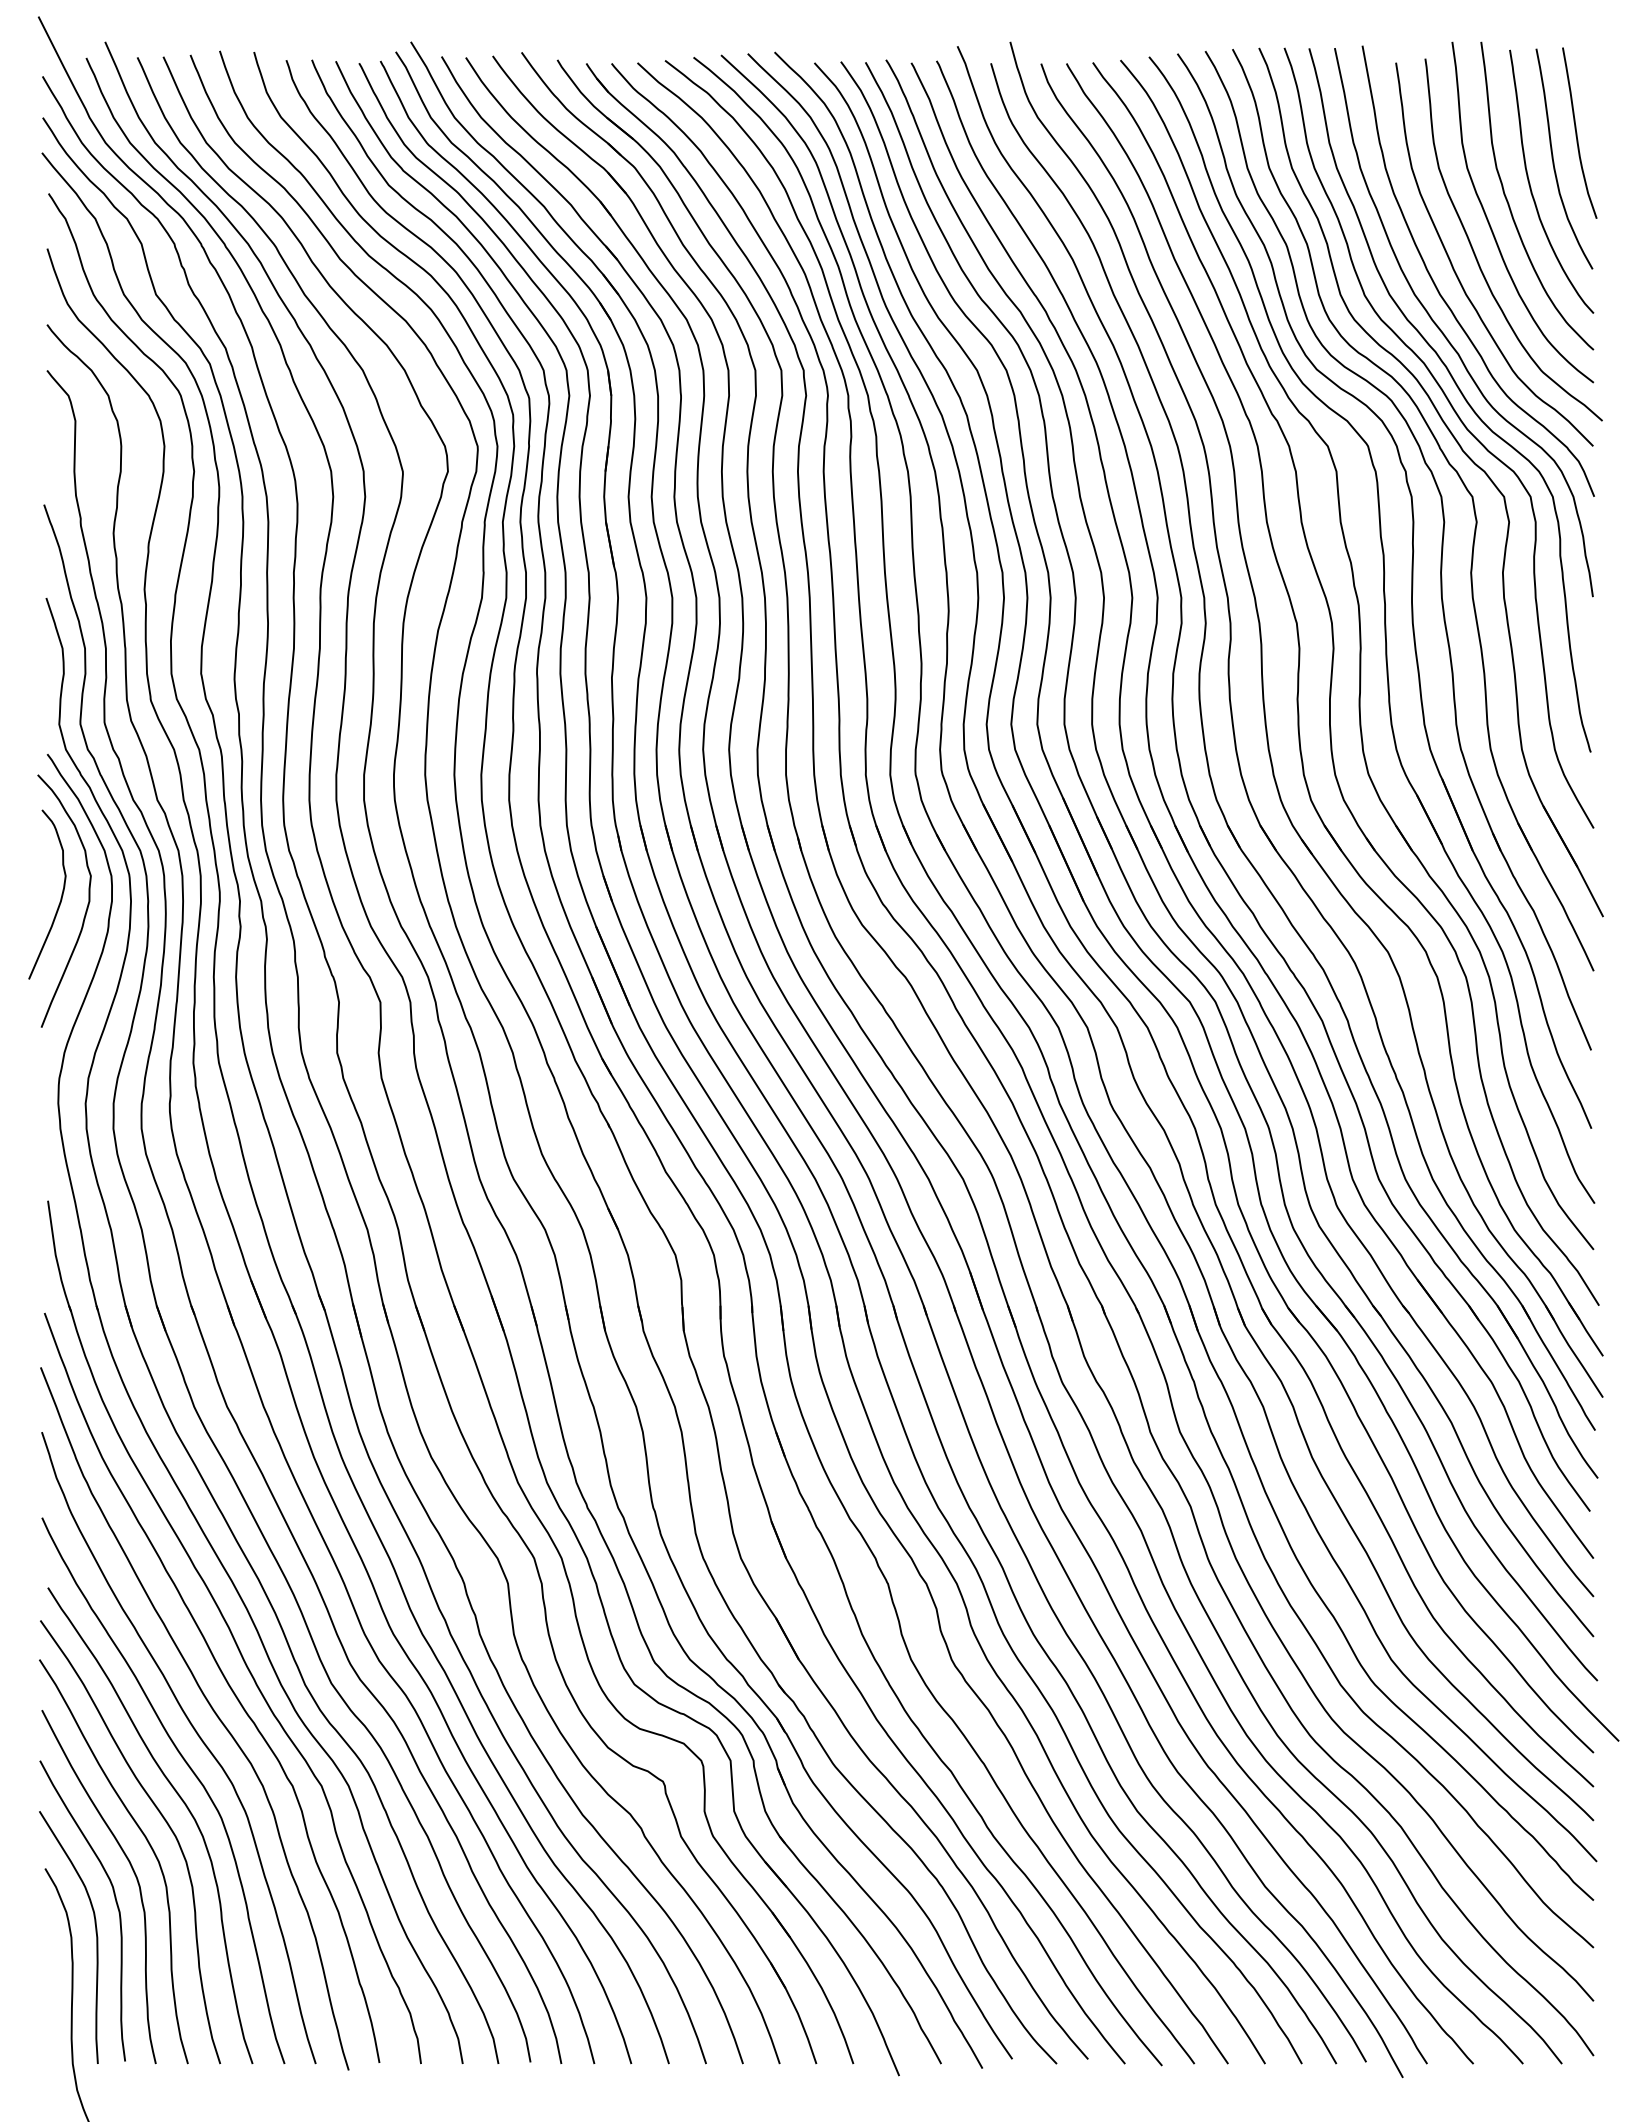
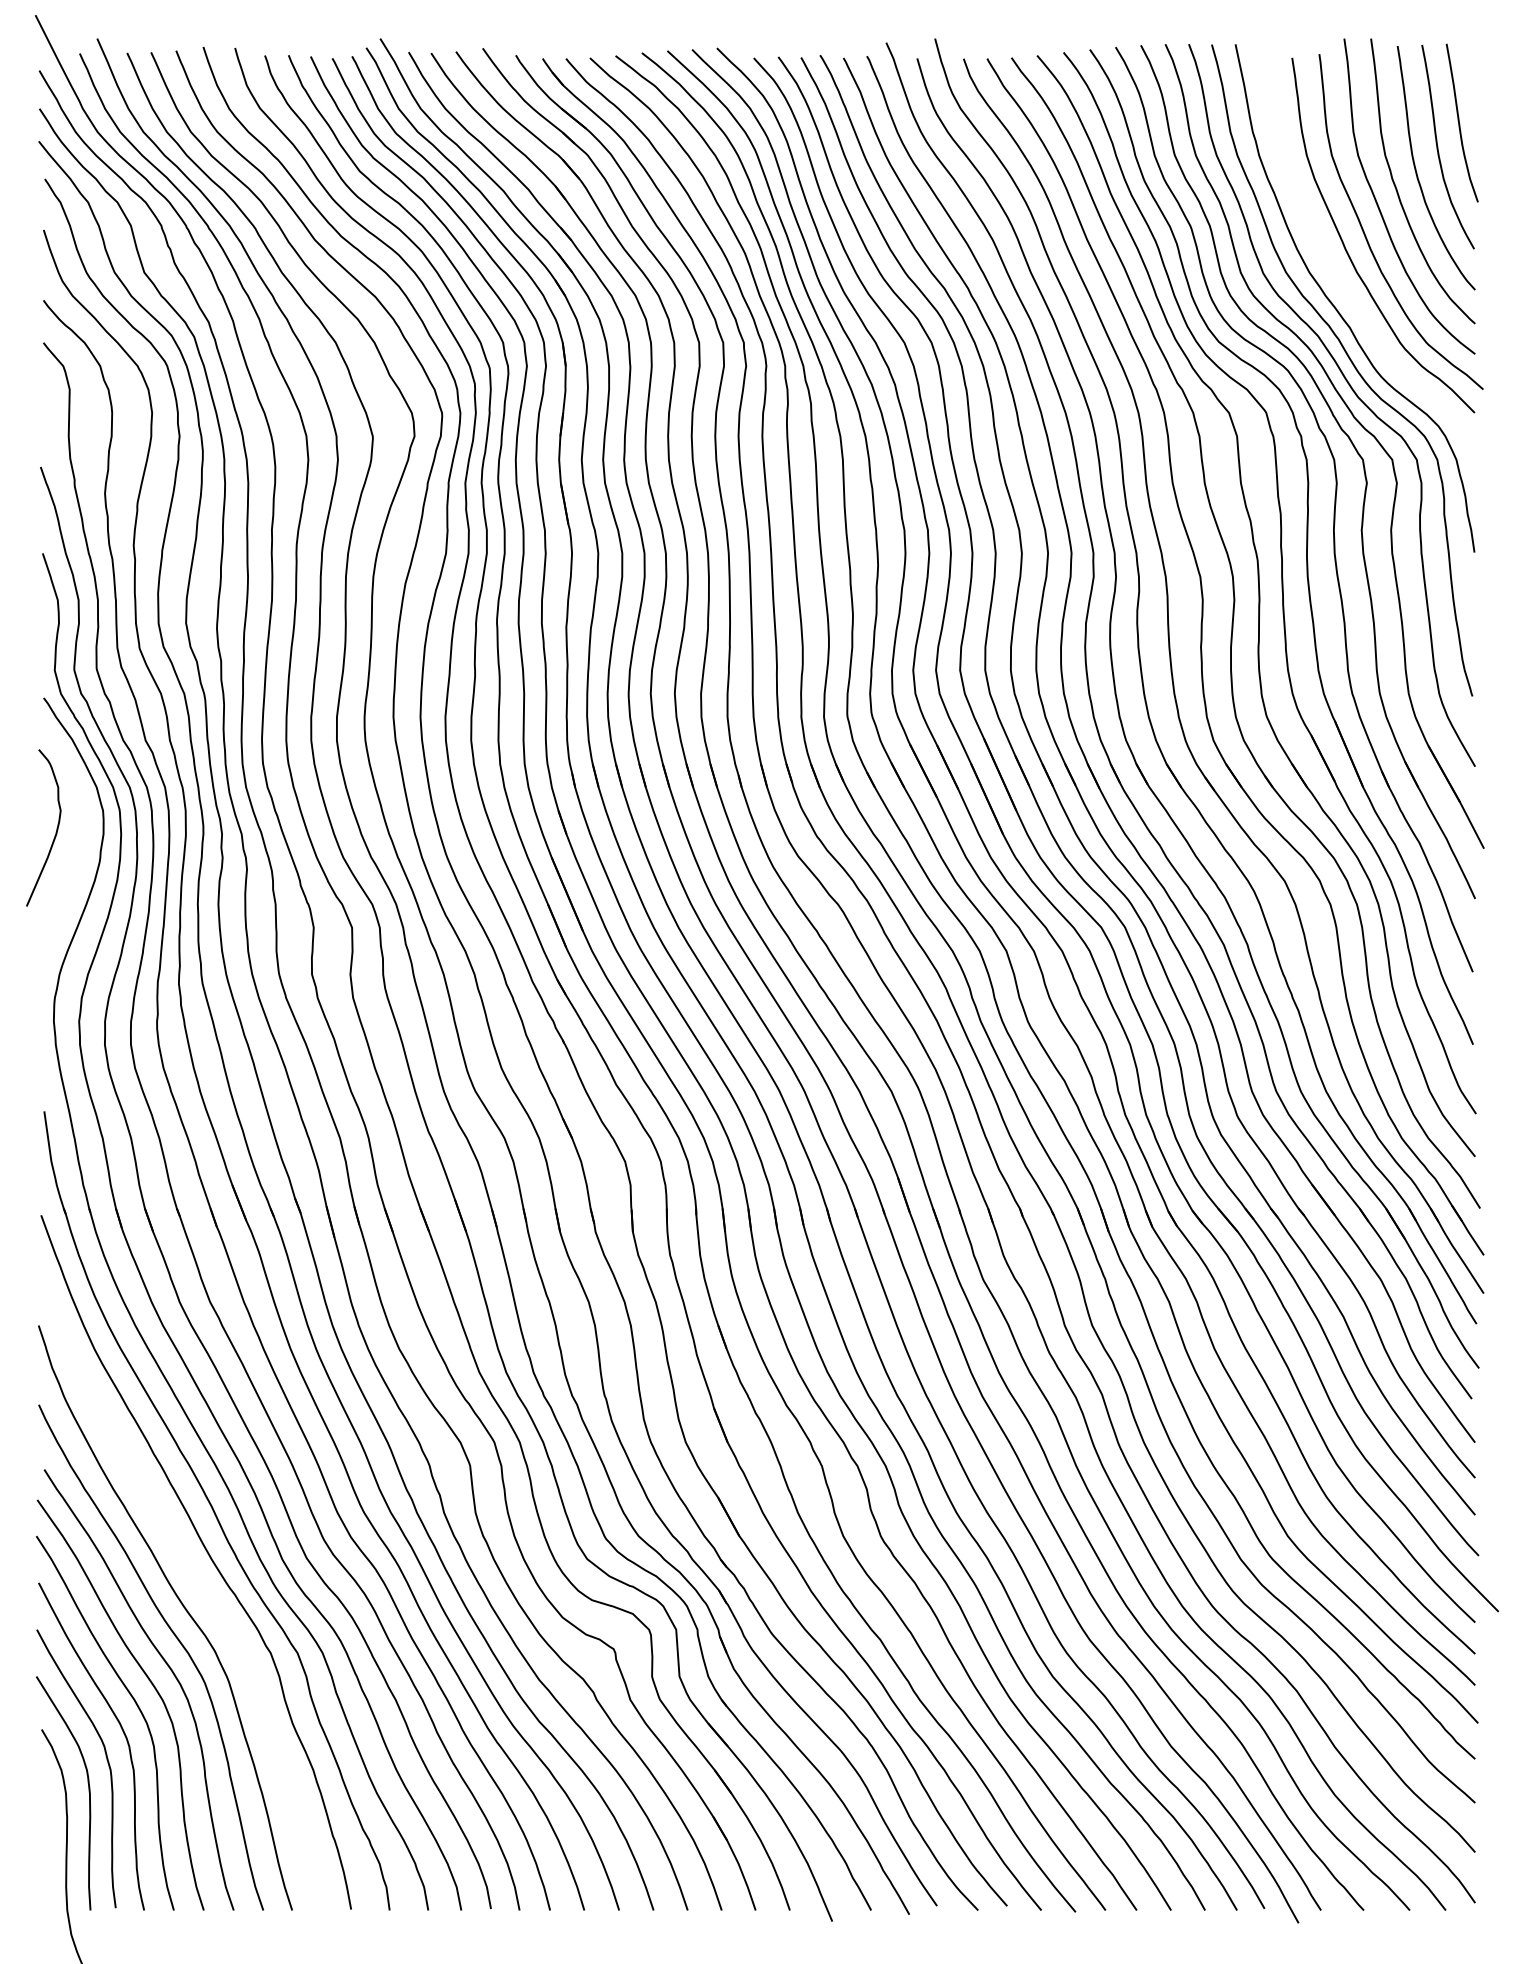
curve: (1441, 294) -> (1334, 272), removed
curve: (86, 907) -> (79, 839), removed
curve: (211, 1709) -> (195, 1582), removed

